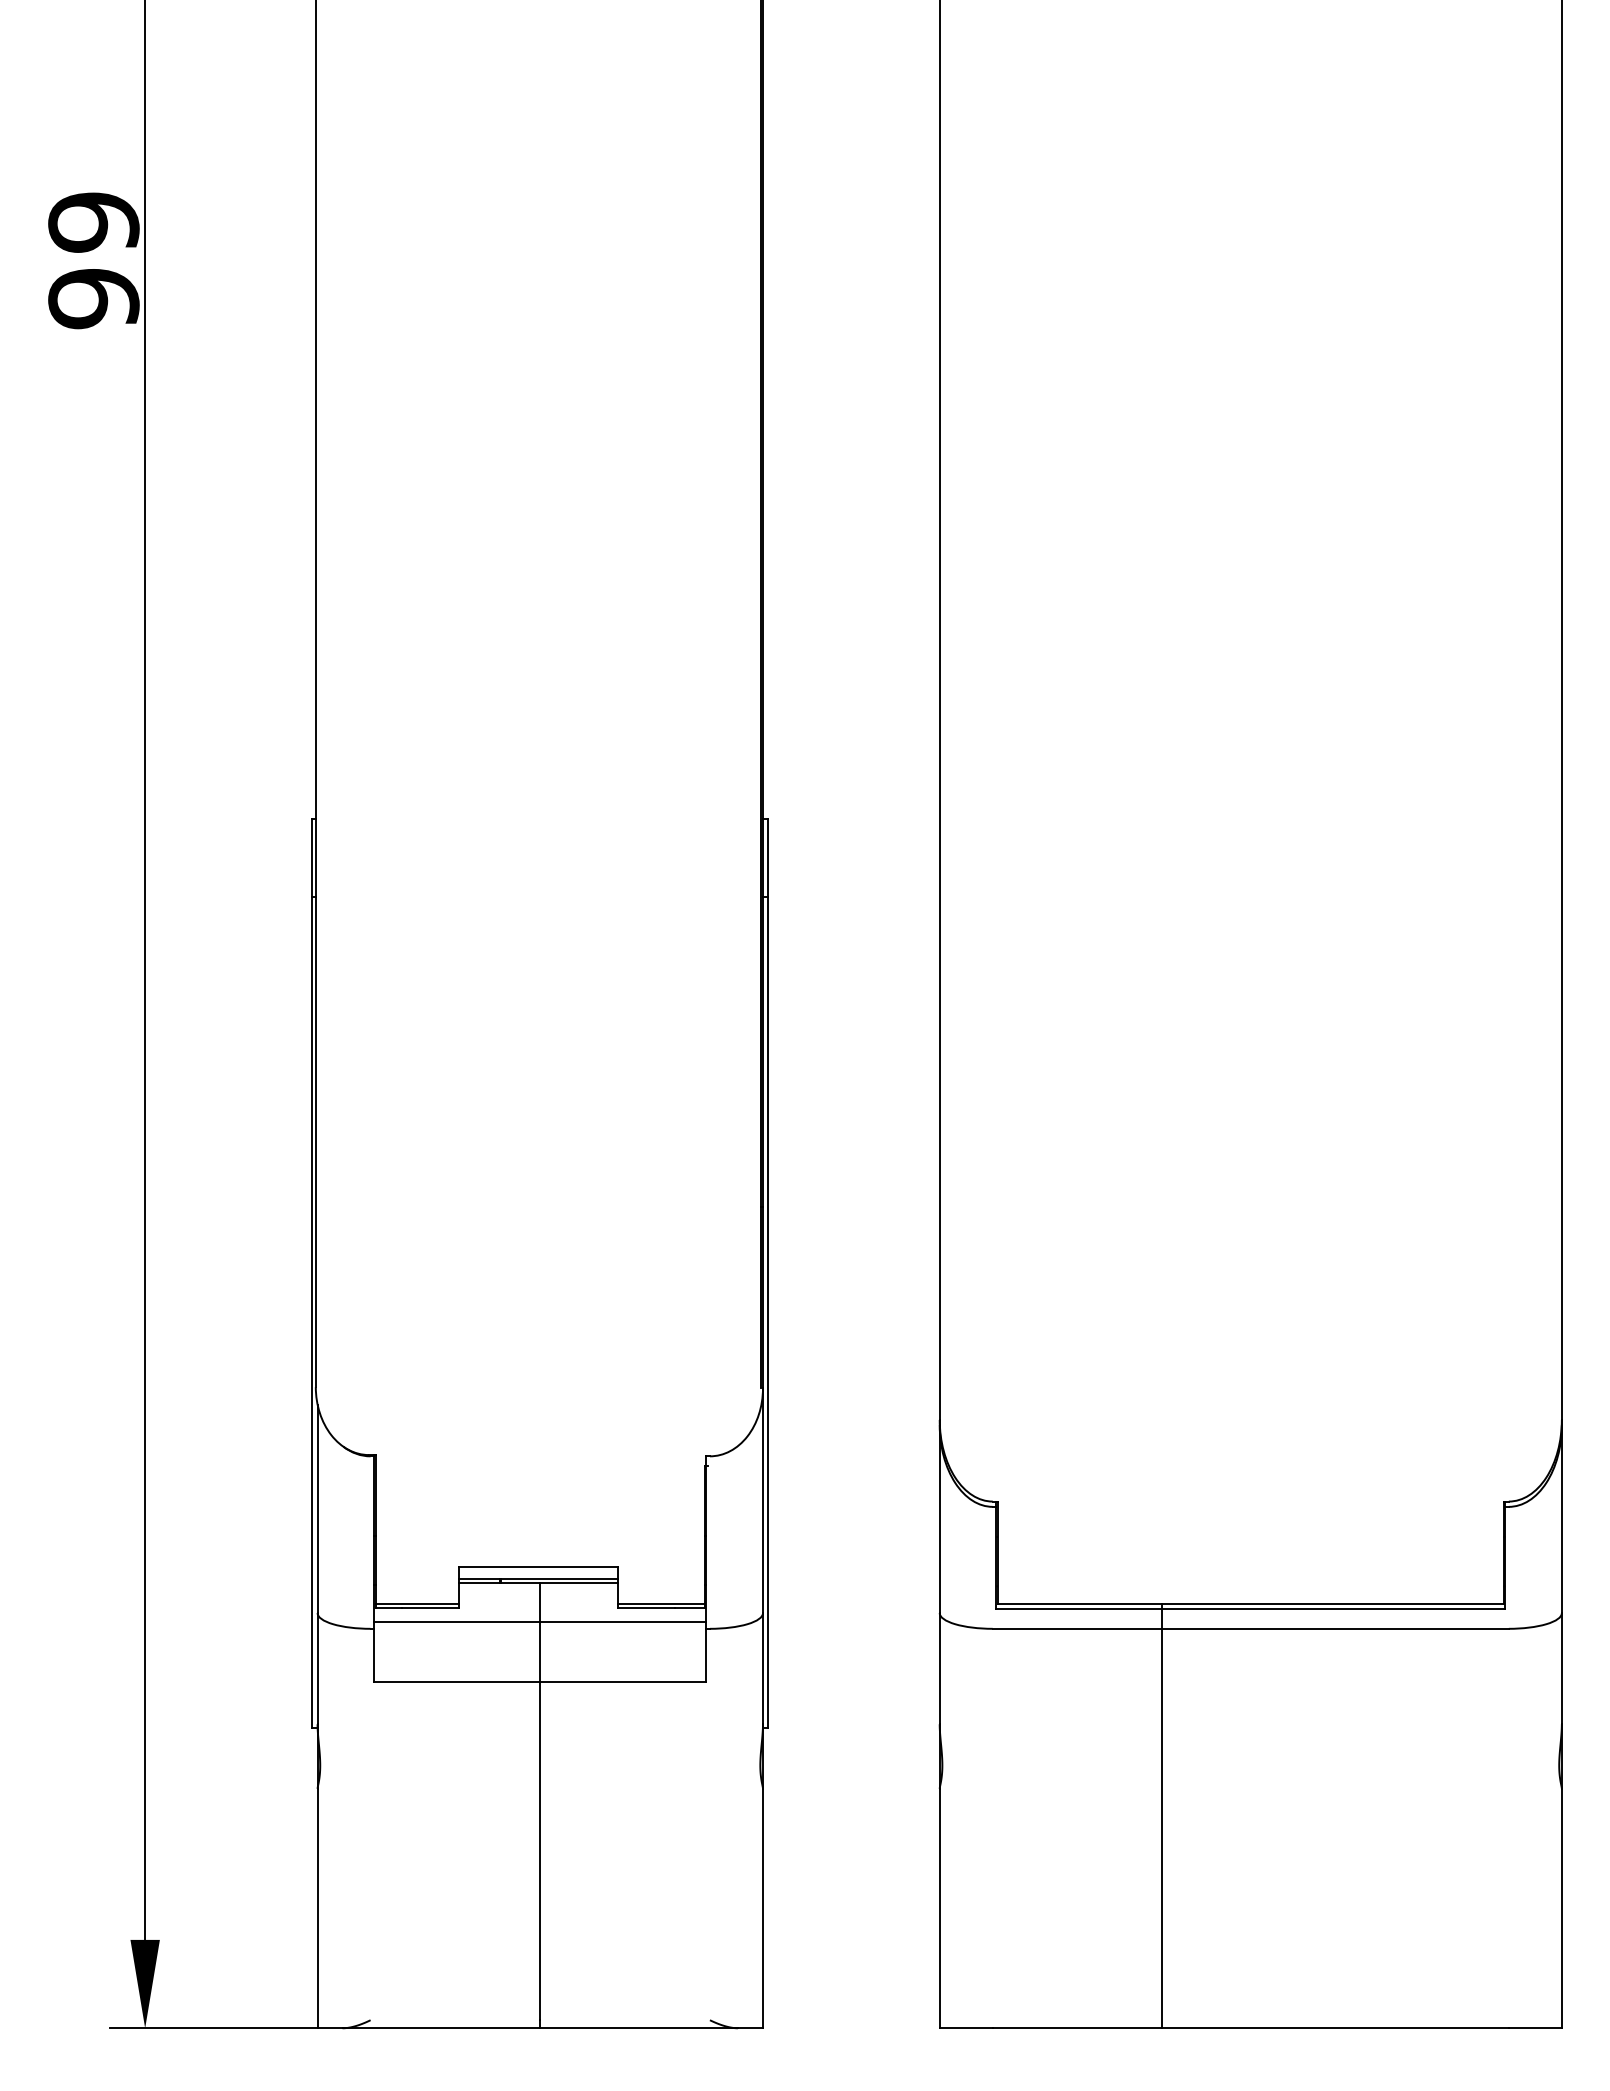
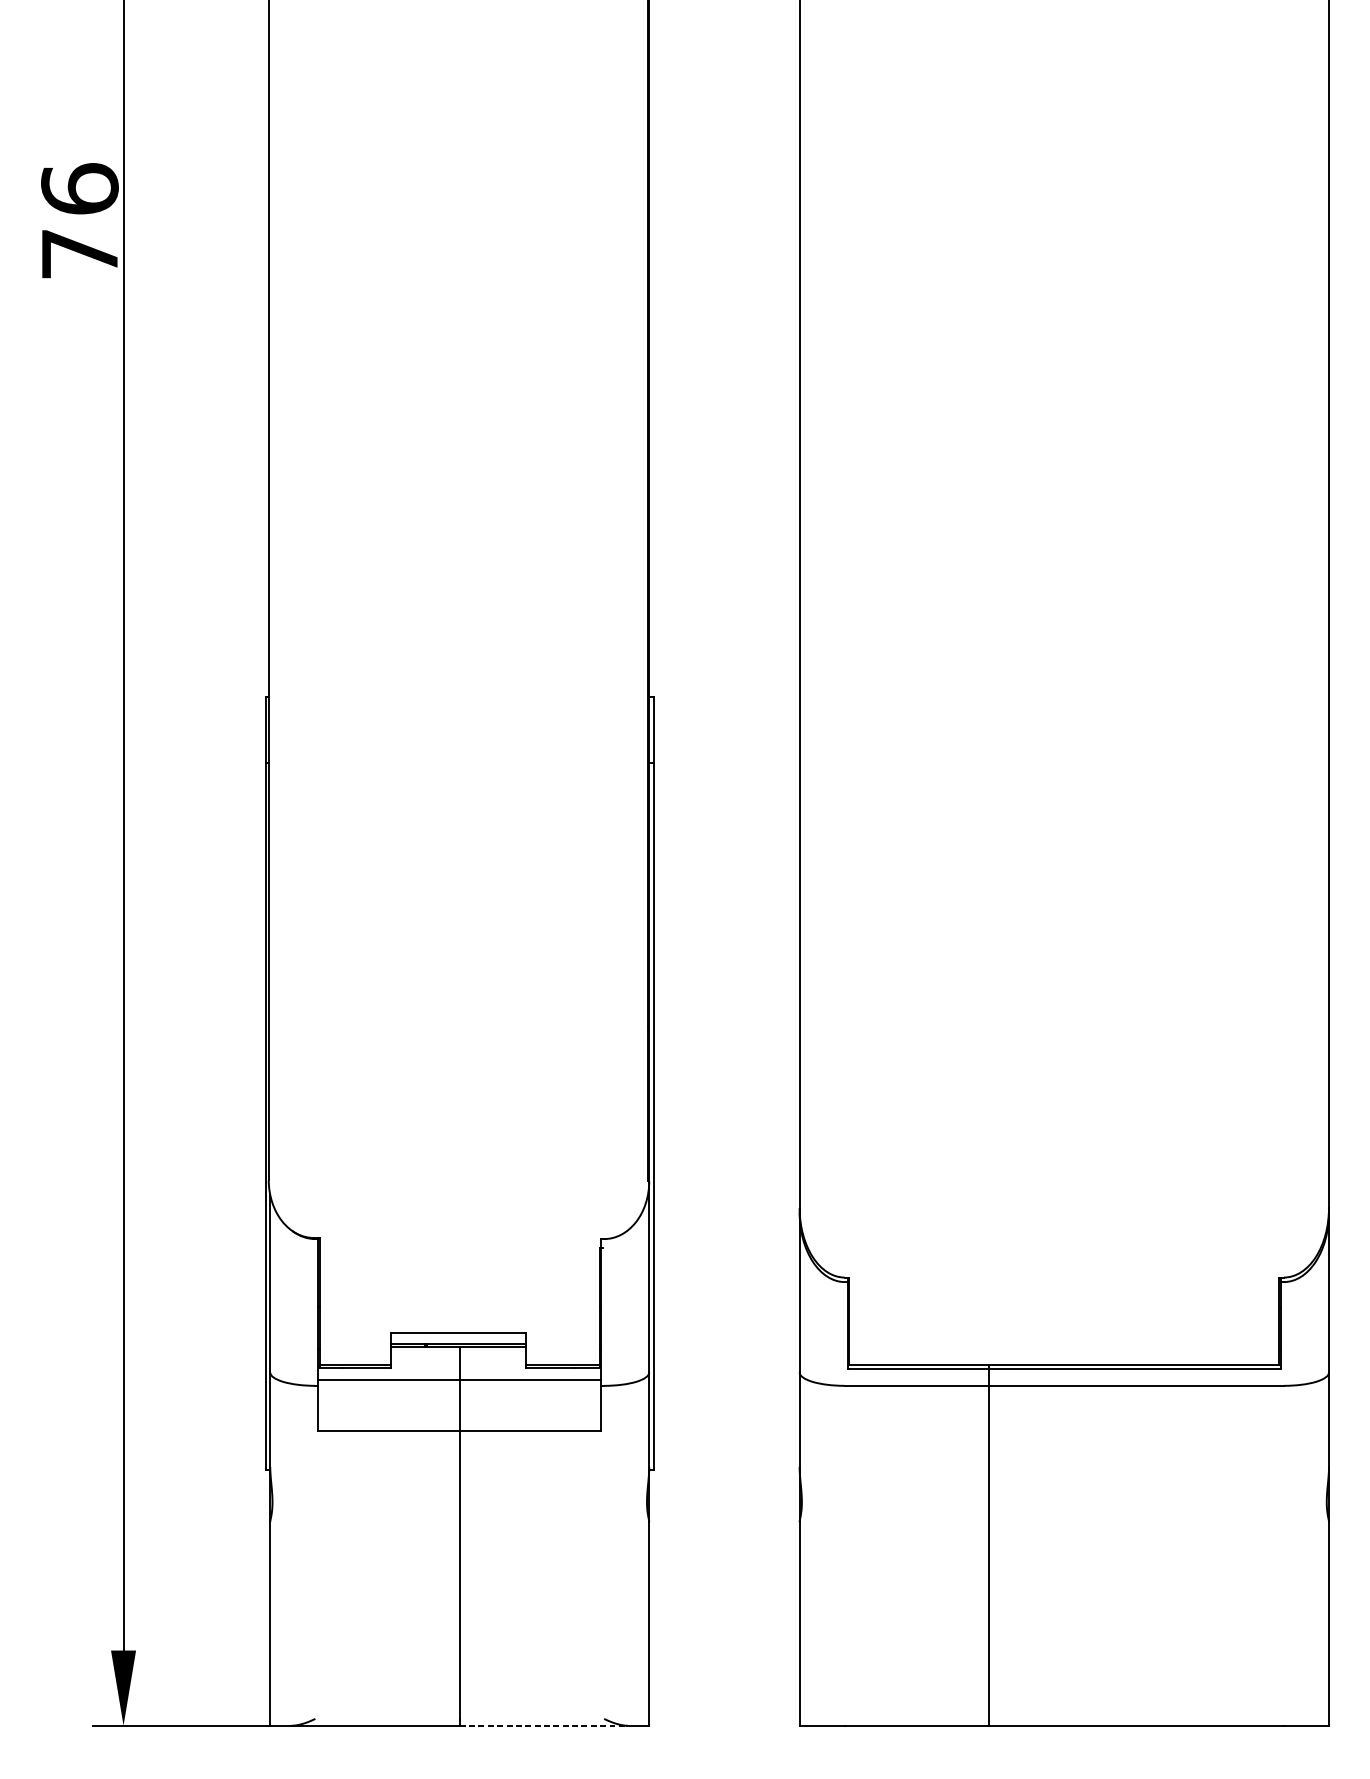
text: (93, 260) -> (79, 221), 99 -> 76
line: (638, 2028) -> (543, 1725), solid -> dashed

